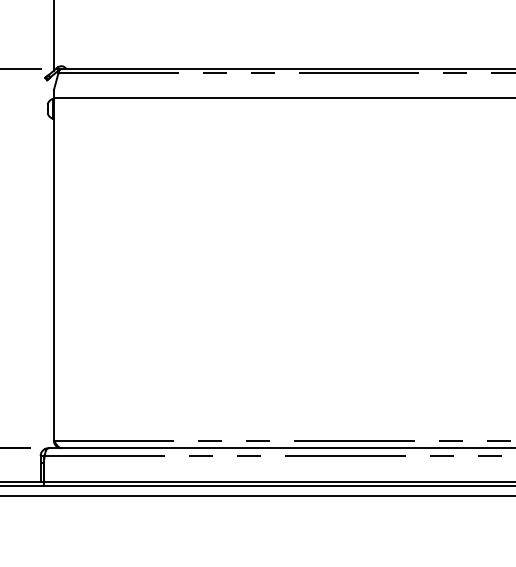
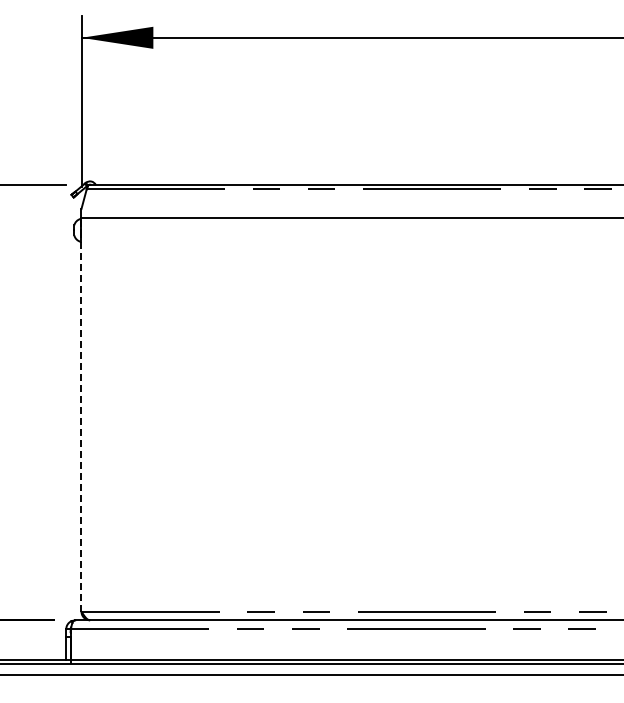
line: (53, 269) -> (81, 414), solid -> dashed

